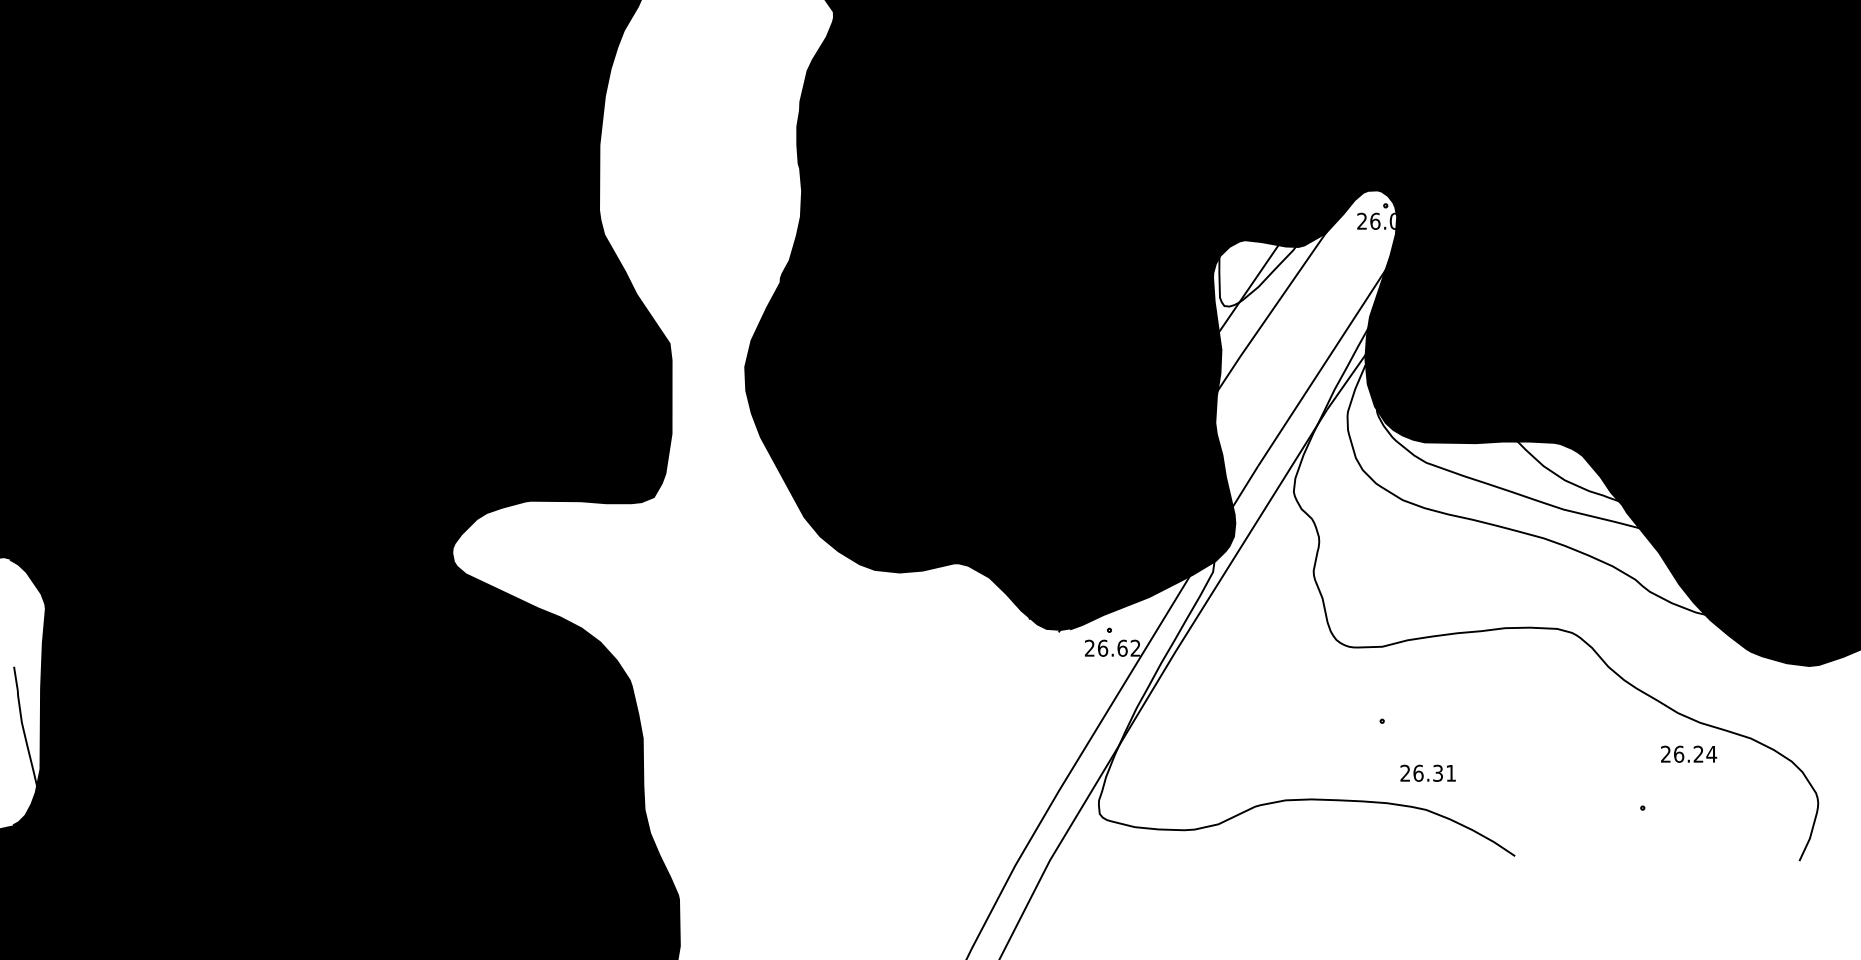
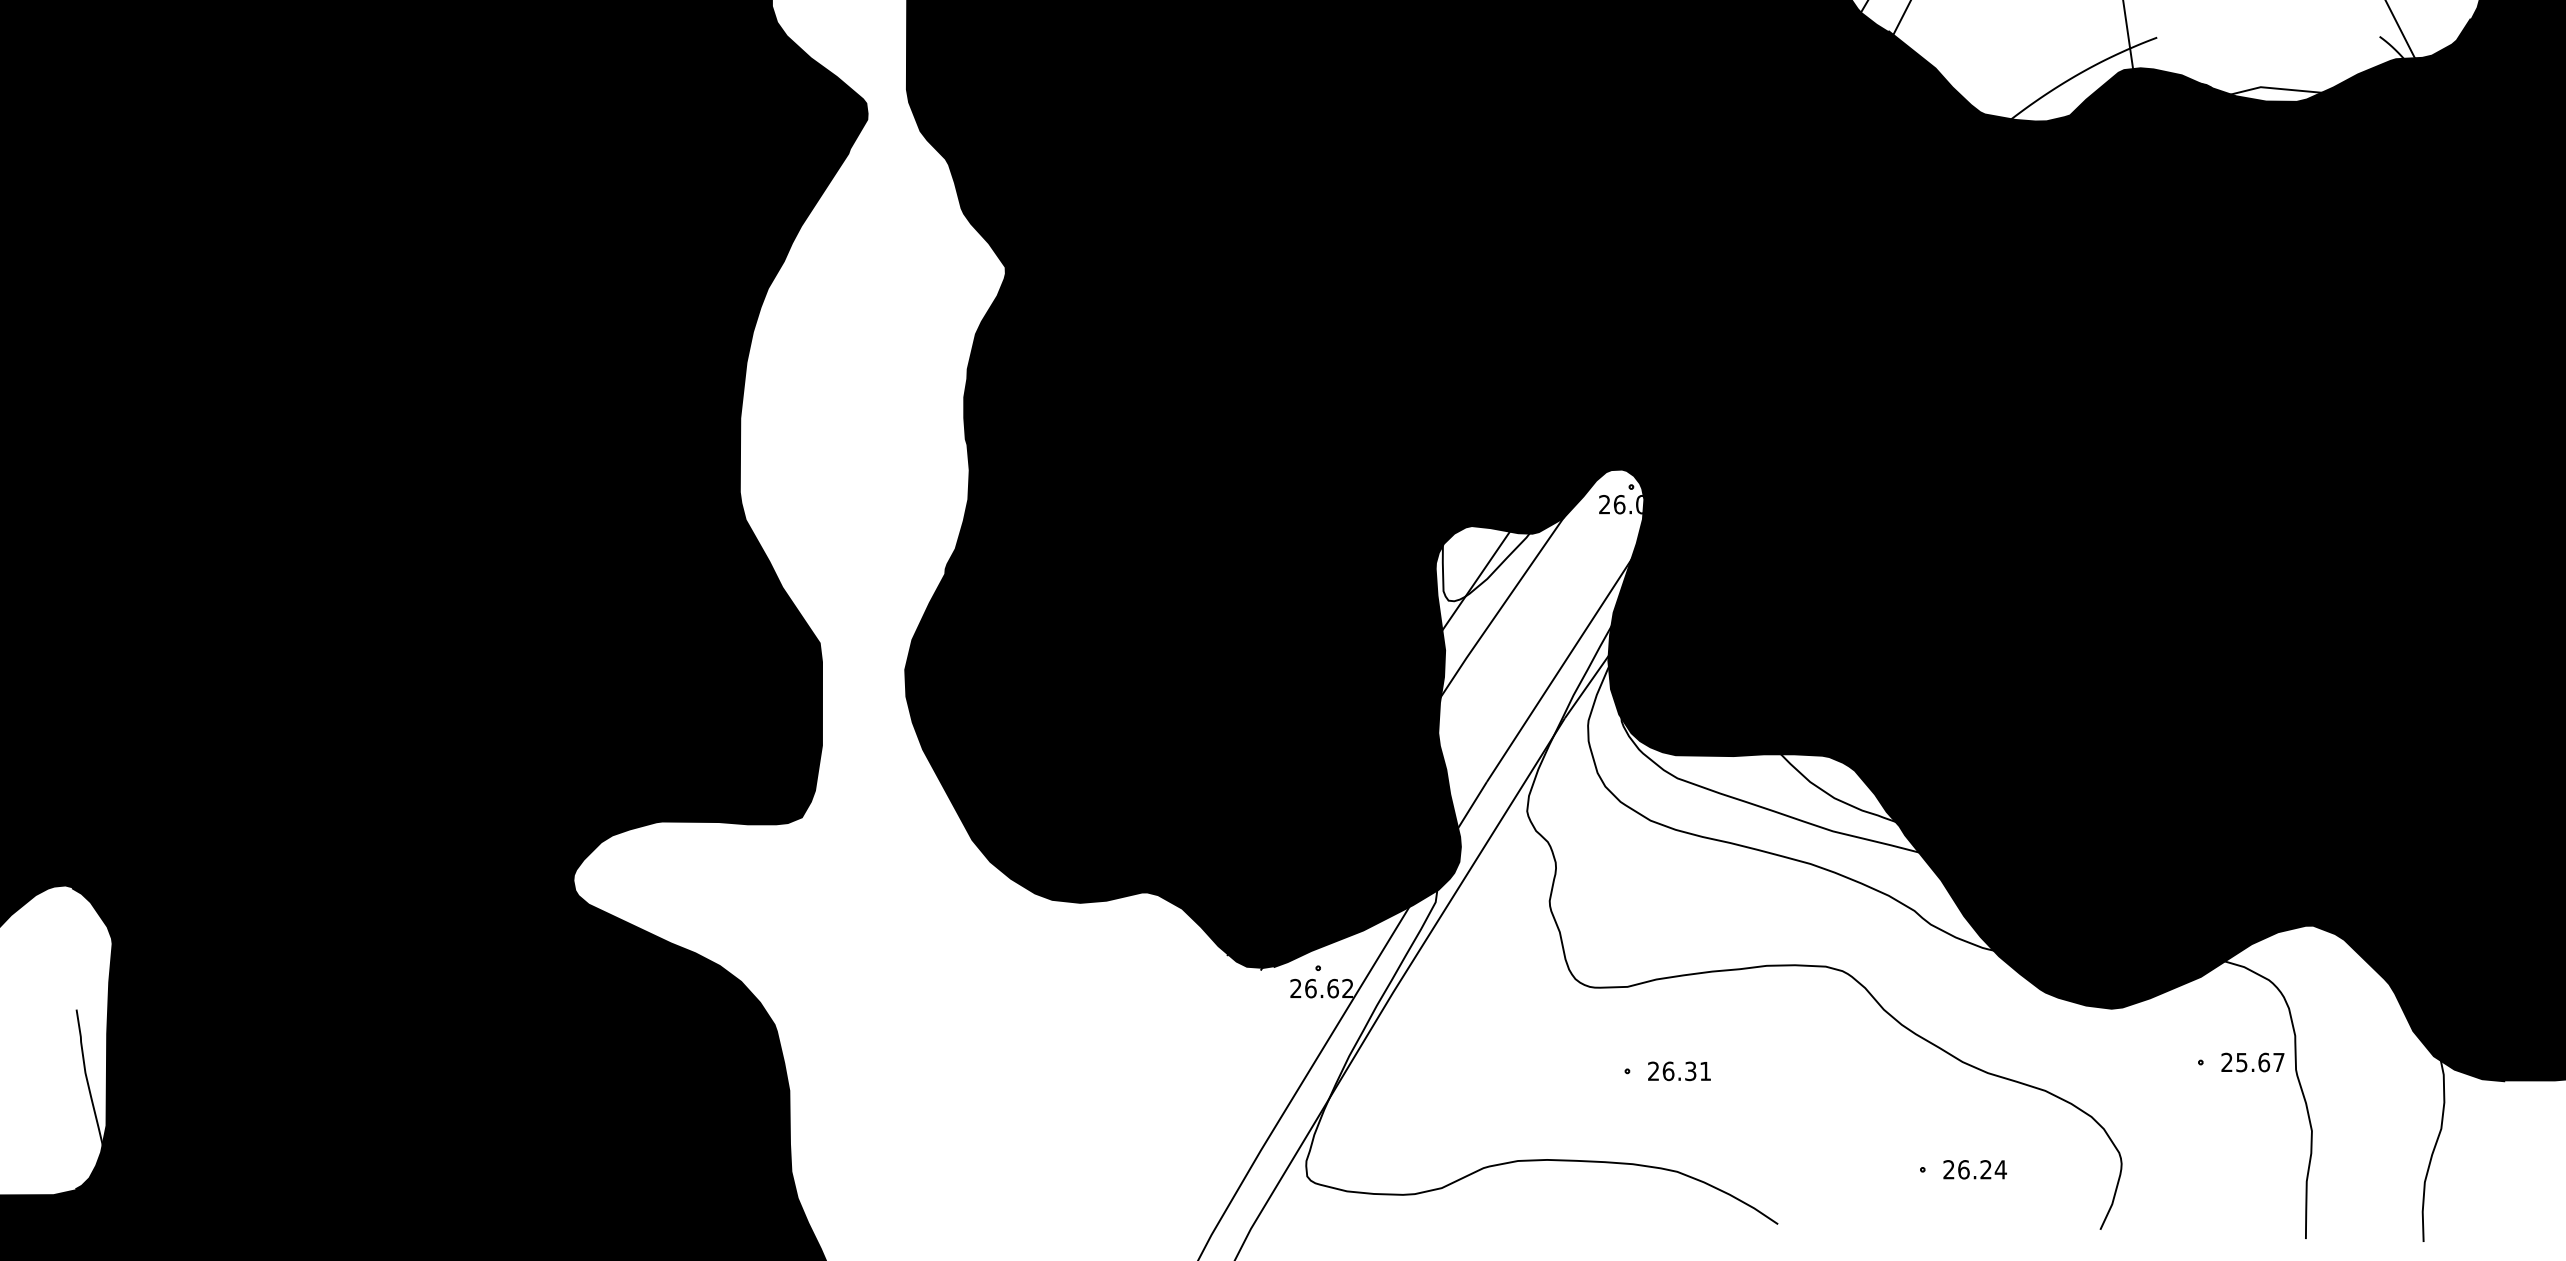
text: (1688, 754) -> (1974, 1169), moved
text: (1428, 773) -> (1679, 1071), moved

